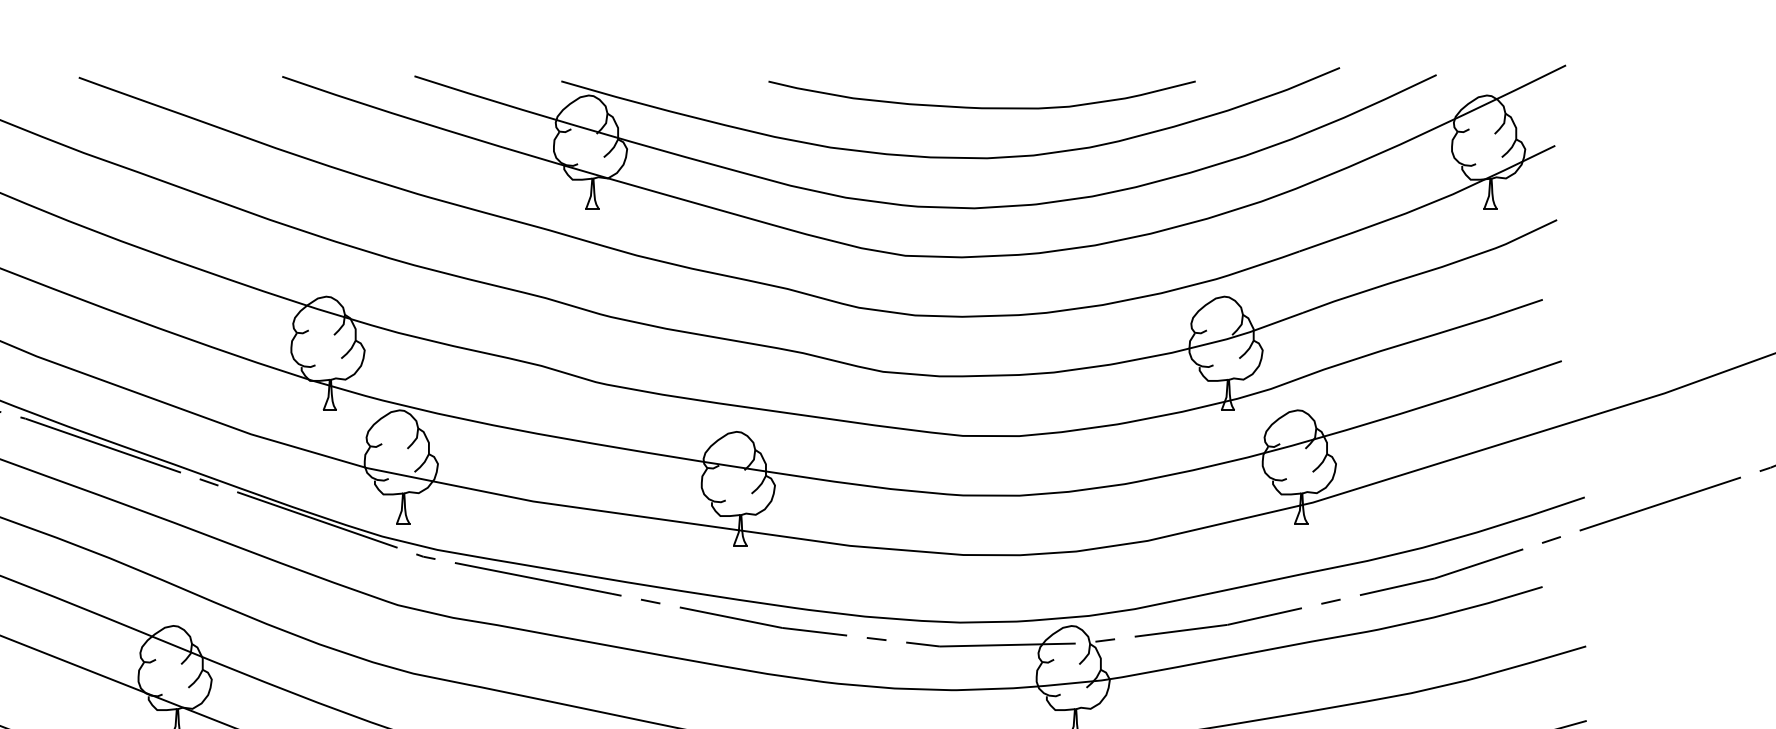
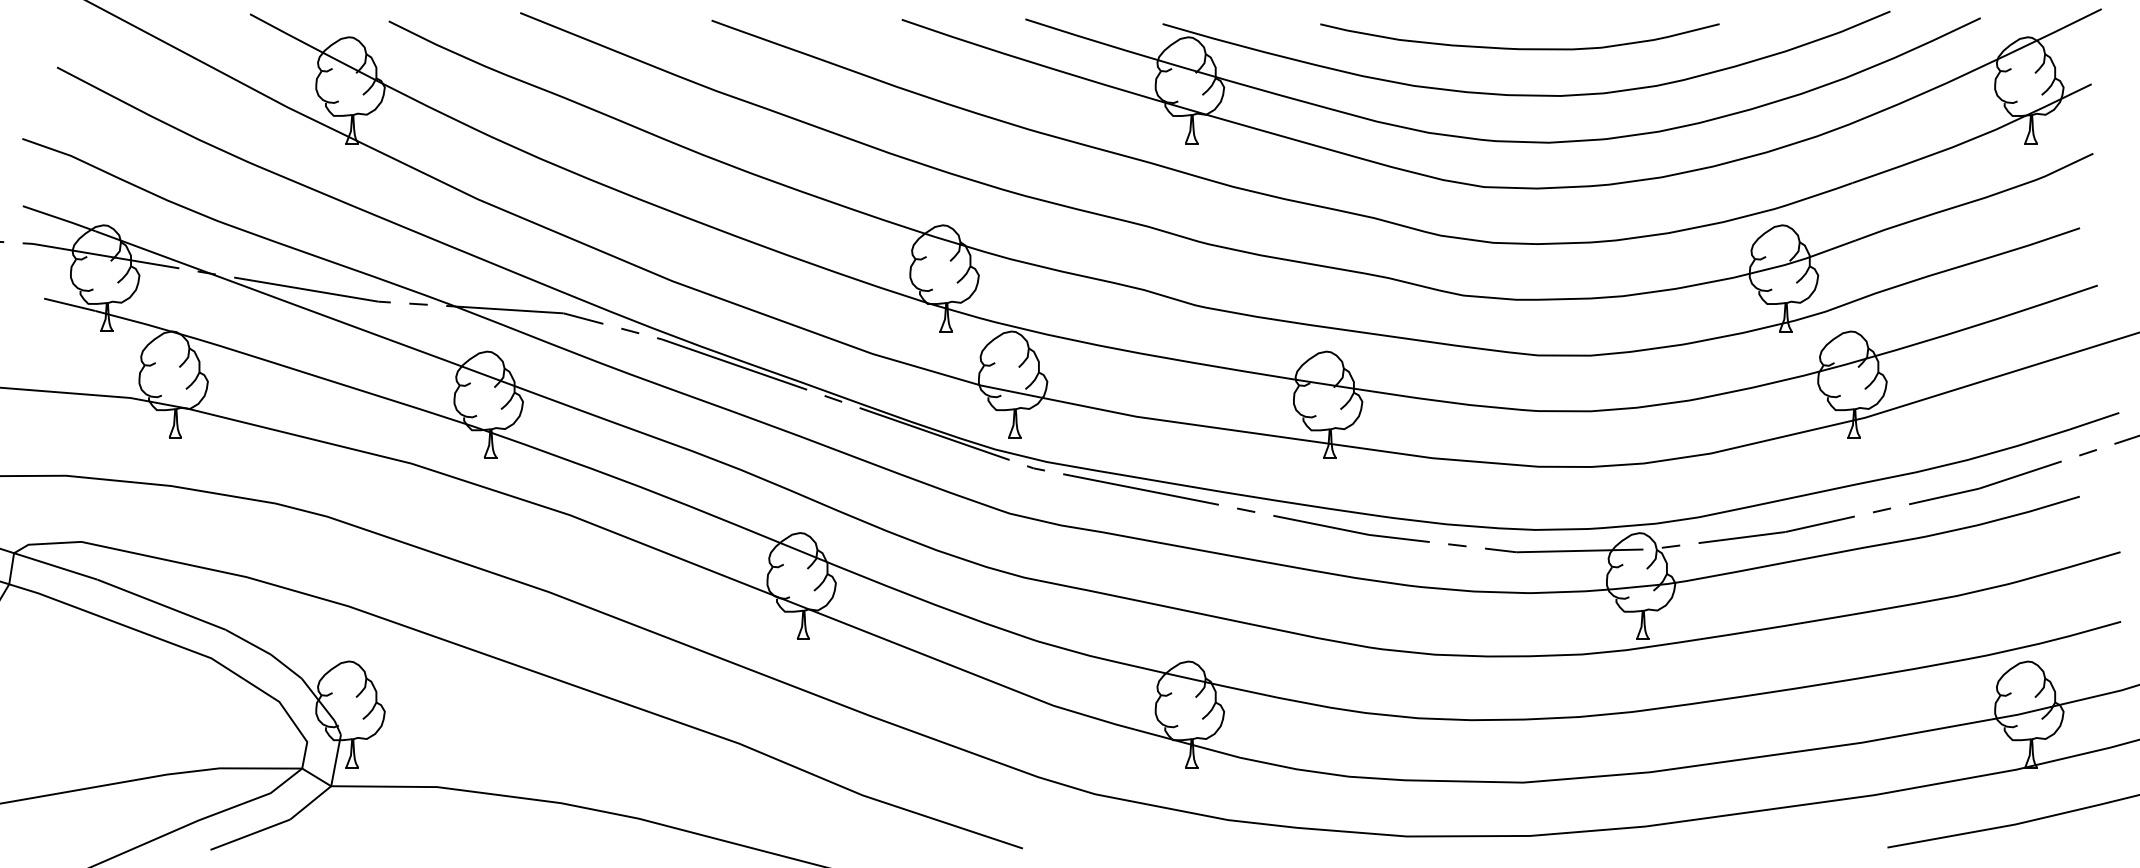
curve: (981, 107) -> (1519, 48), moved

